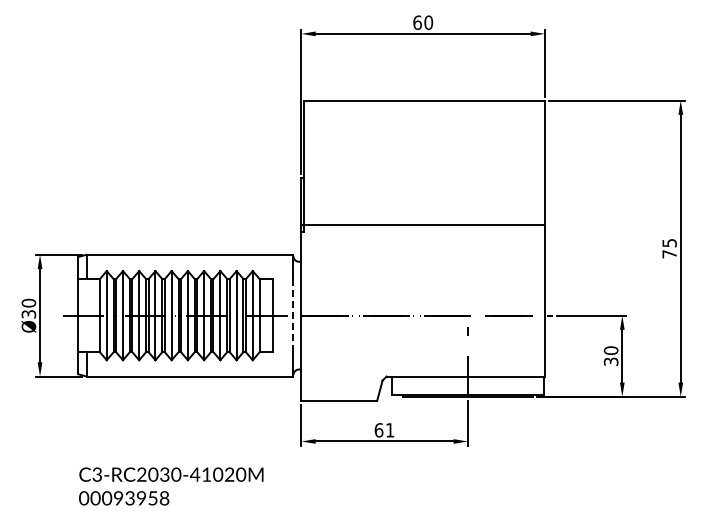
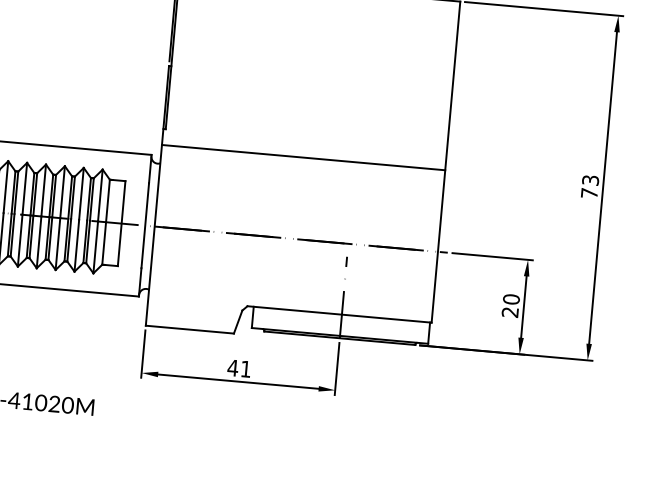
line: (422, 224) -> (302, 157), moved
text: (668, 242) -> (589, 179), 75 -> 73
line: (293, 315) -> (145, 225), dashed -> solid
text: (611, 361) -> (510, 312), 30 -> 20
text: (378, 430) -> (232, 368), 61 -> 41

